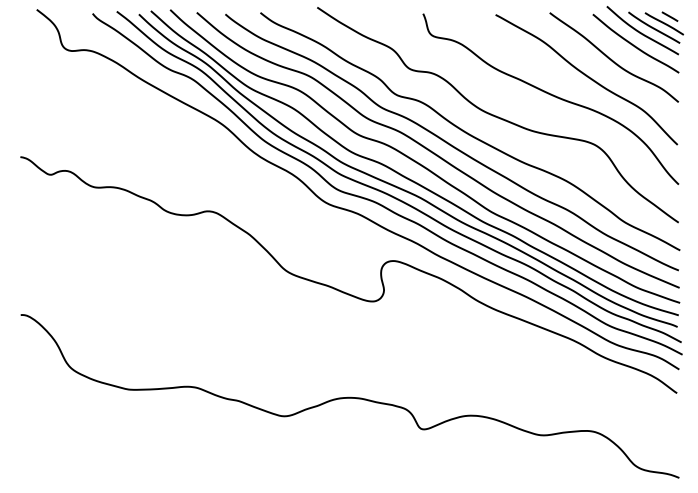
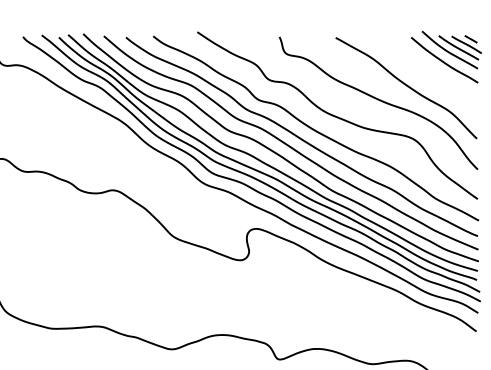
curve: (612, 59) -> (426, 72), removed

